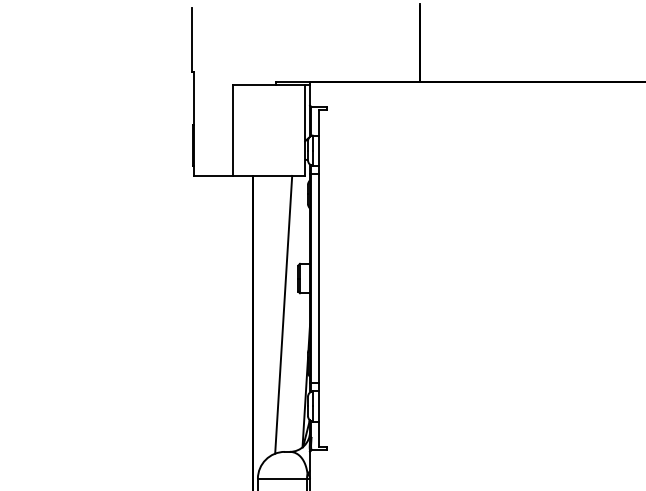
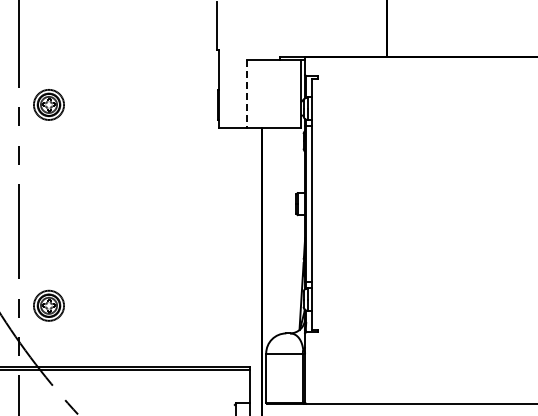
line: (232, 130) -> (247, 93), solid -> dashed
line: (283, 313) -> (285, 230), removed

